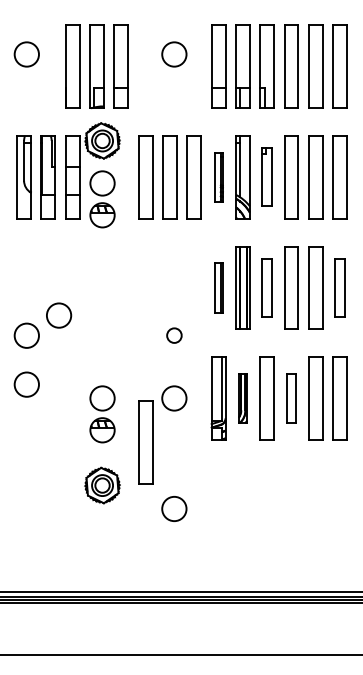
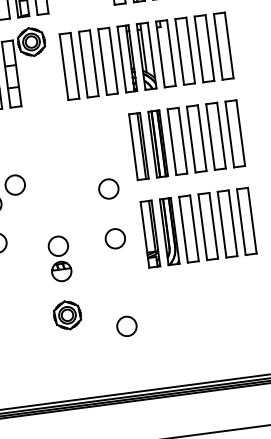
part: (218, 177) -> (127, 58), size x1.67
part: (266, 177) -> (165, 53), size x1.43
part: (102, 199) -> (37, 88), removed
part: (218, 287) -> (138, 146), size x1.67
part: (266, 287) -> (176, 141), size x1.43
part: (339, 287) -> (234, 133), size x1.43
circle: (174, 335) -> (108, 188), size x1.67
part: (242, 398) -> (169, 231), size x1.67
part: (291, 398) -> (208, 226), size x1.67
part: (145, 442) -> (97, 276), removed

